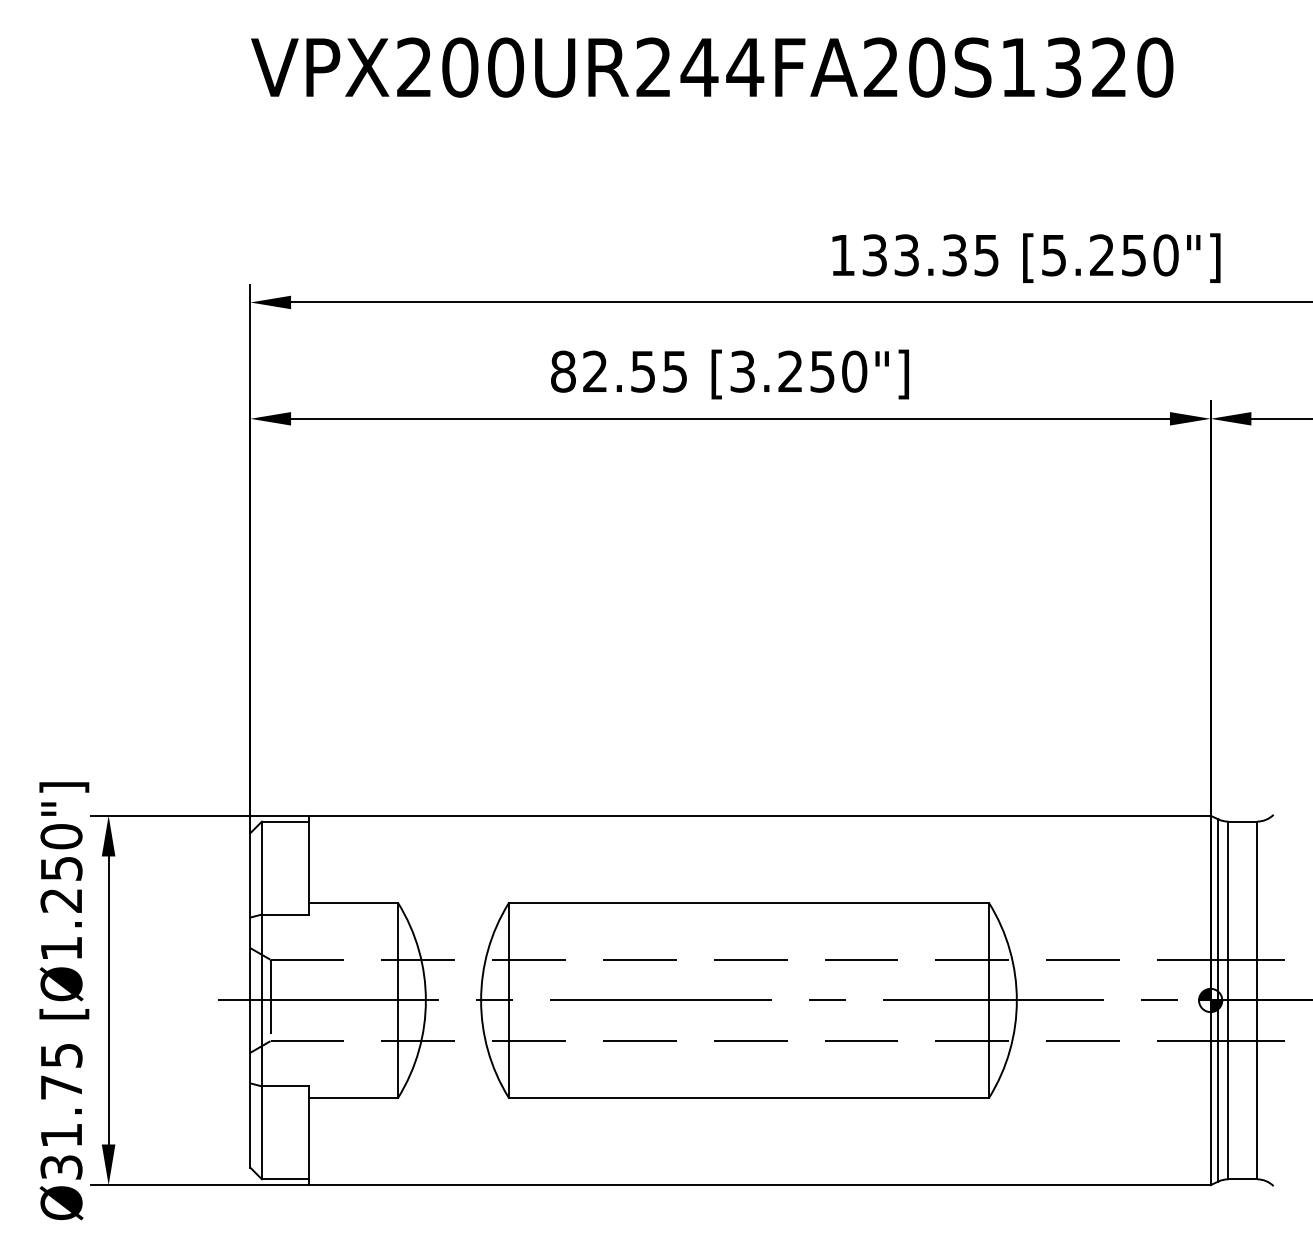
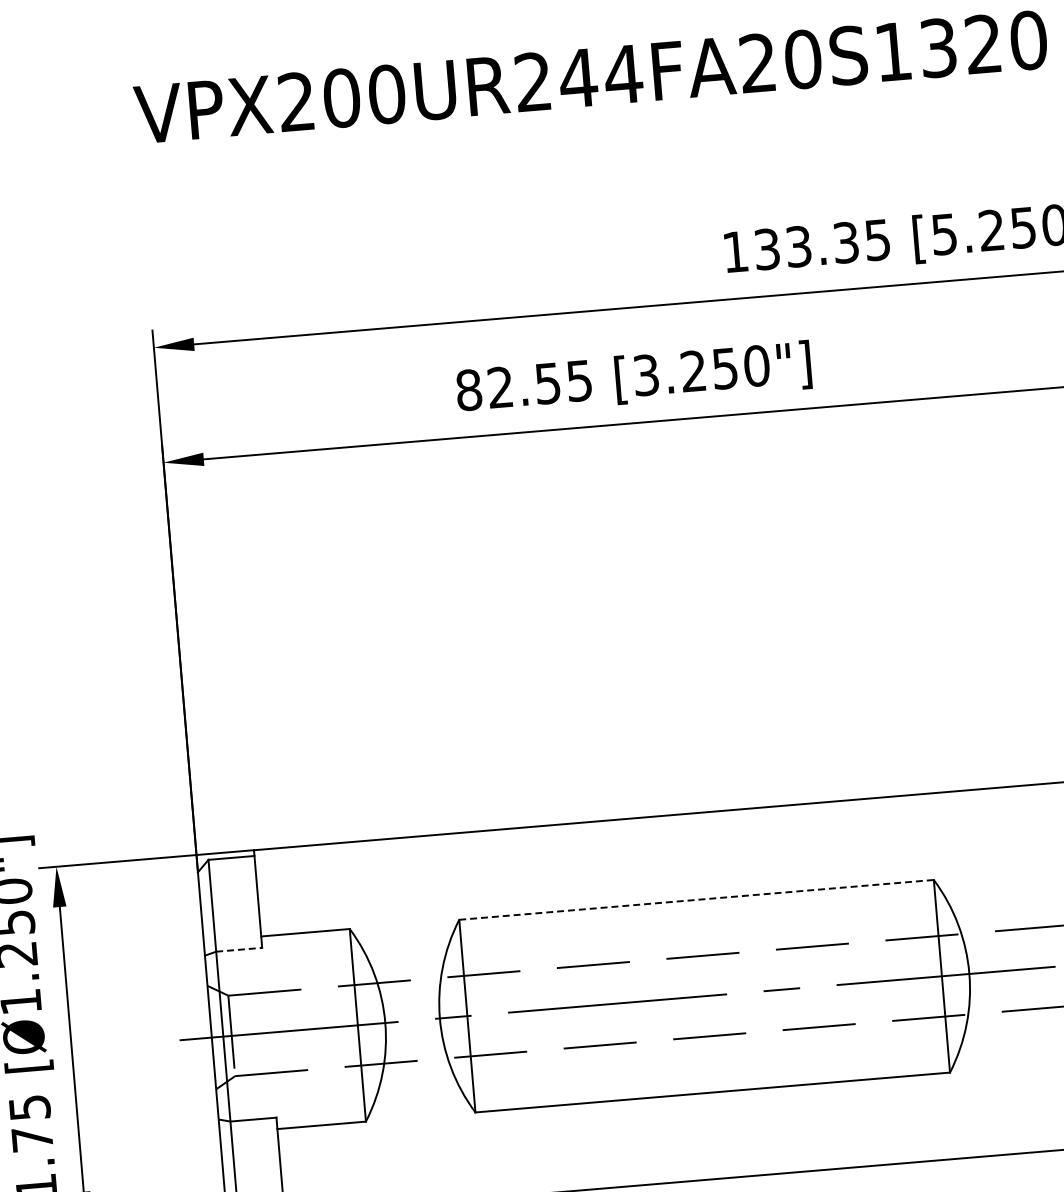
line: (749, 903) -> (697, 900), solid -> dashed
line: (285, 914) -> (239, 949), solid -> dashed

